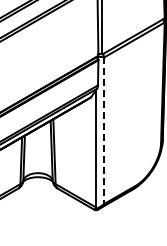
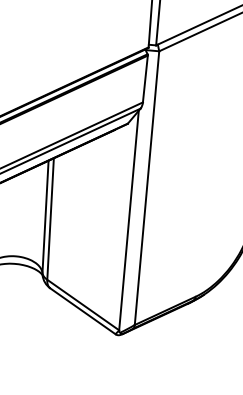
line: (104, 131) -> (147, 189), dashed -> solid

